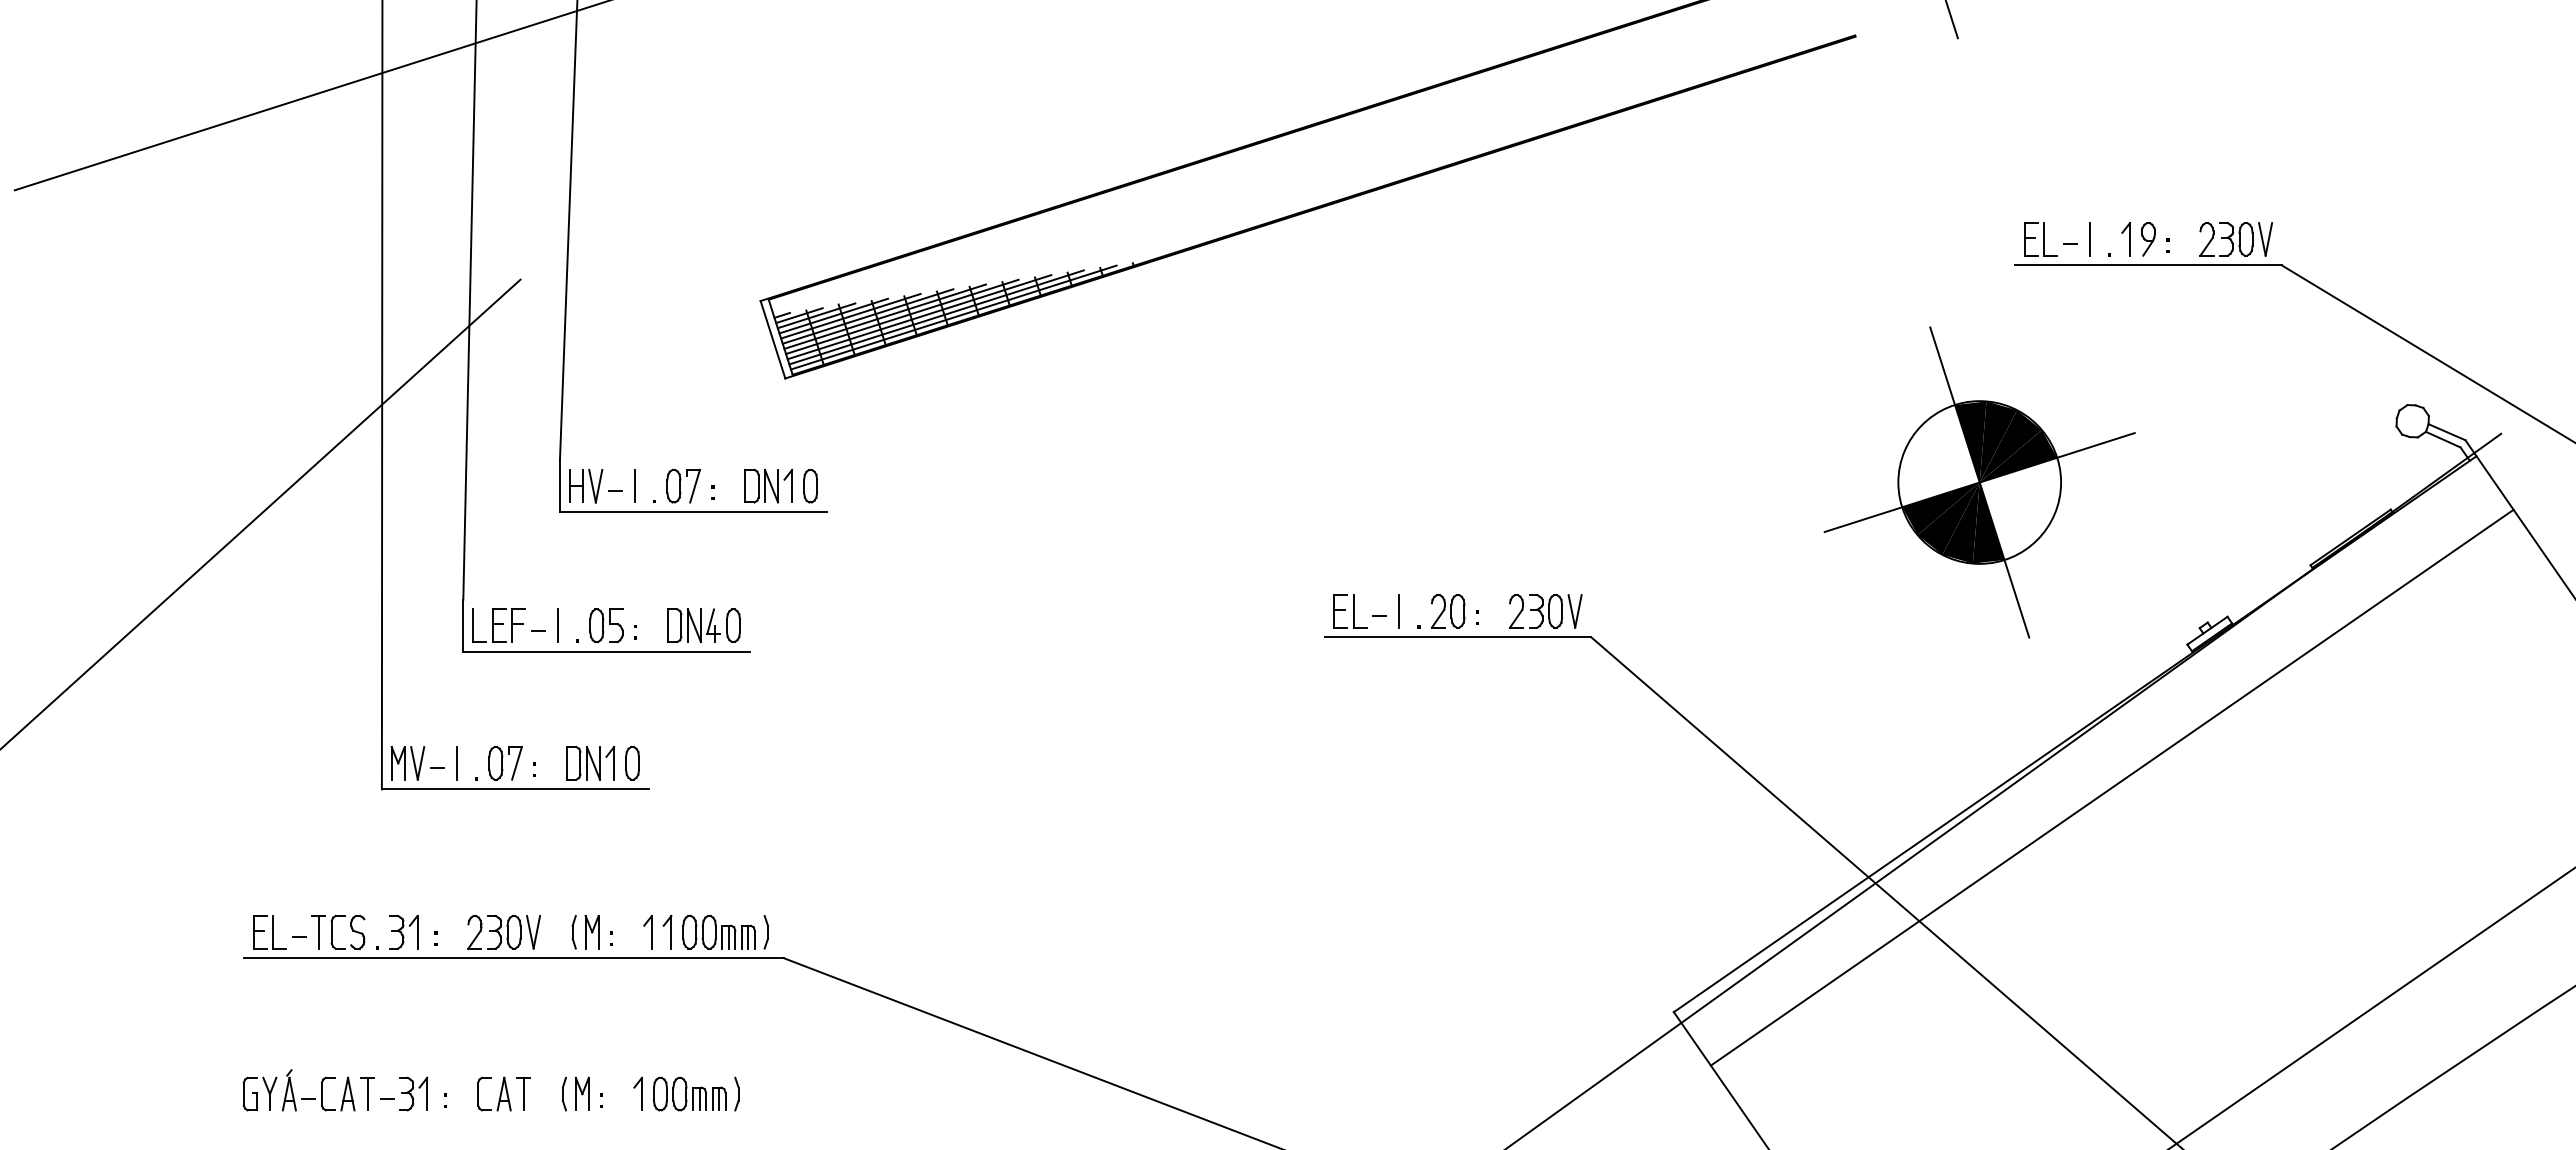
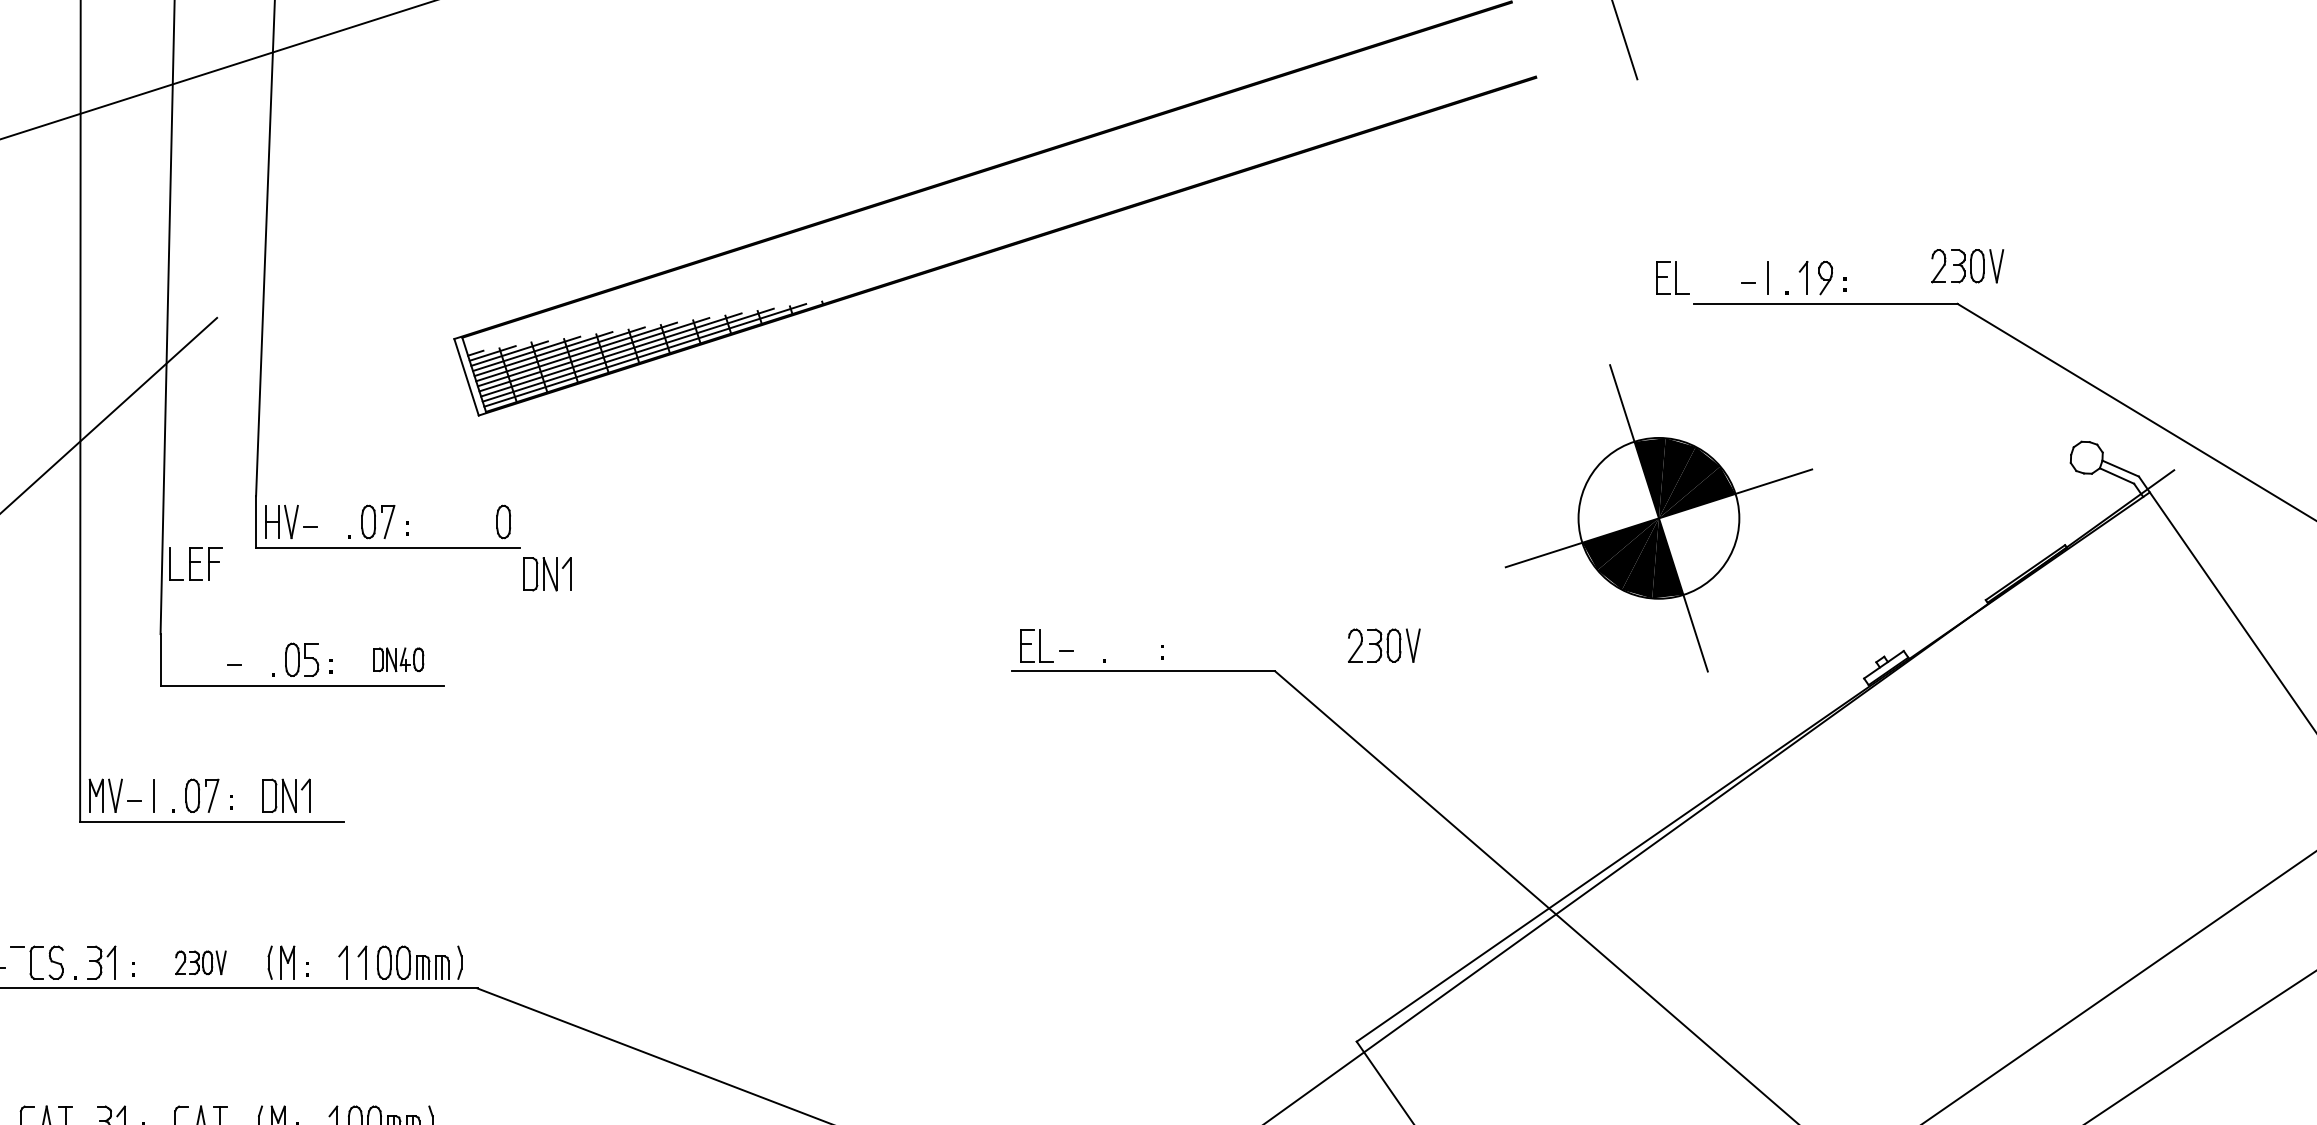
part: (2040, 239) -> (1672, 278), moved
part: (2235, 239) -> (1967, 266), moved
line: (634, 485) -> (329, 521), removed
part: (768, 485) -> (547, 573), moved
line: (1399, 611) -> (1085, 645), removed
part: (1447, 611) -> (1133, 645), removed
part: (1545, 611) -> (1384, 645), moved
part: (498, 625) -> (195, 563), moved
line: (557, 625) -> (253, 659), removed
part: (703, 625) -> (397, 659), size x0.7
part: (632, 763) -> (327, 795), removed
line: (2111, 787) -> (1789, 819), removed
line: (318, 932) -> (17, 962), removed
part: (503, 932) -> (200, 962), size x0.7

